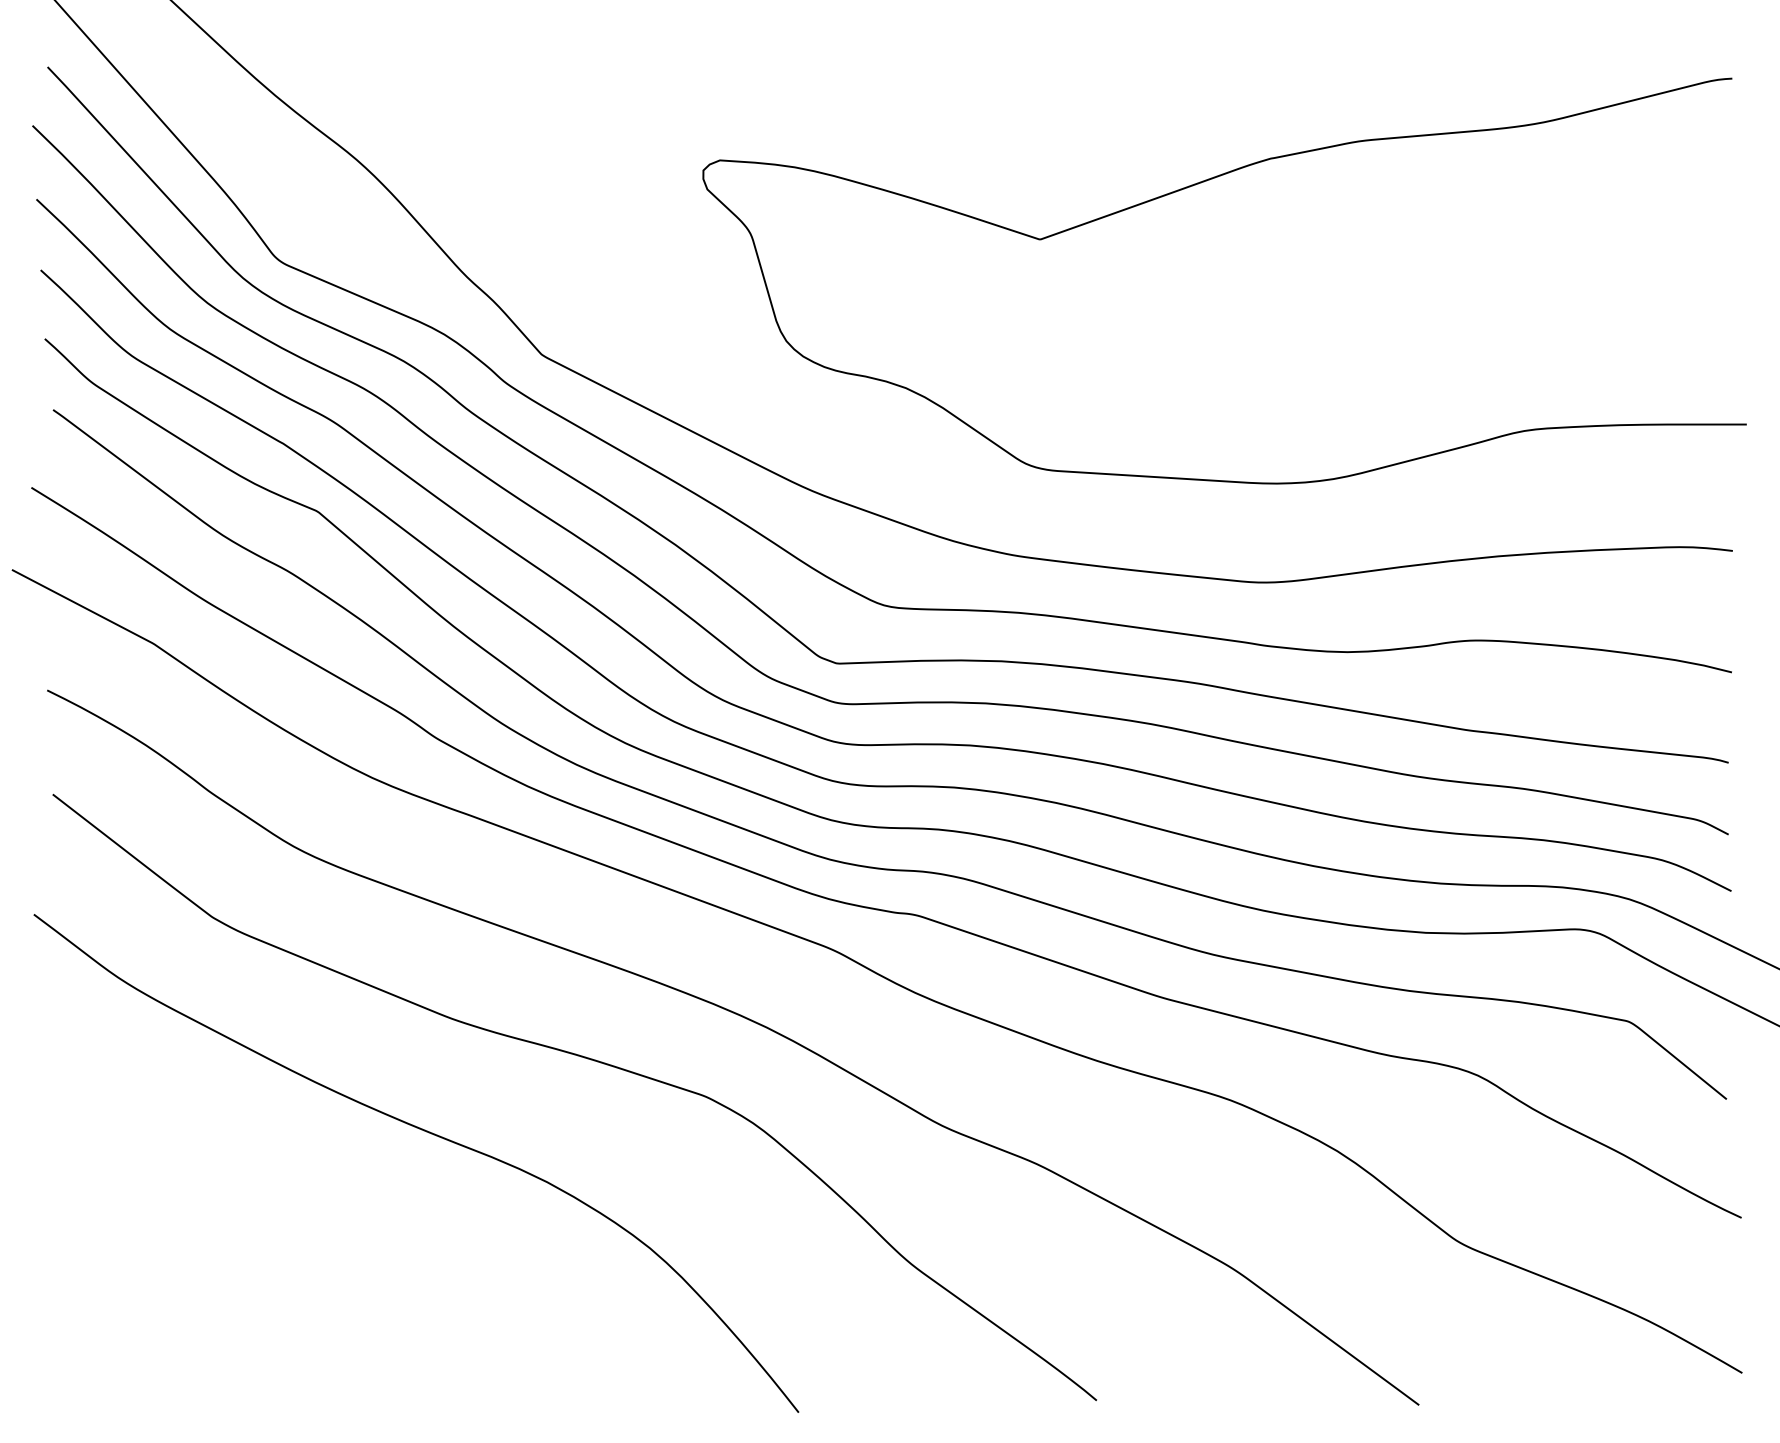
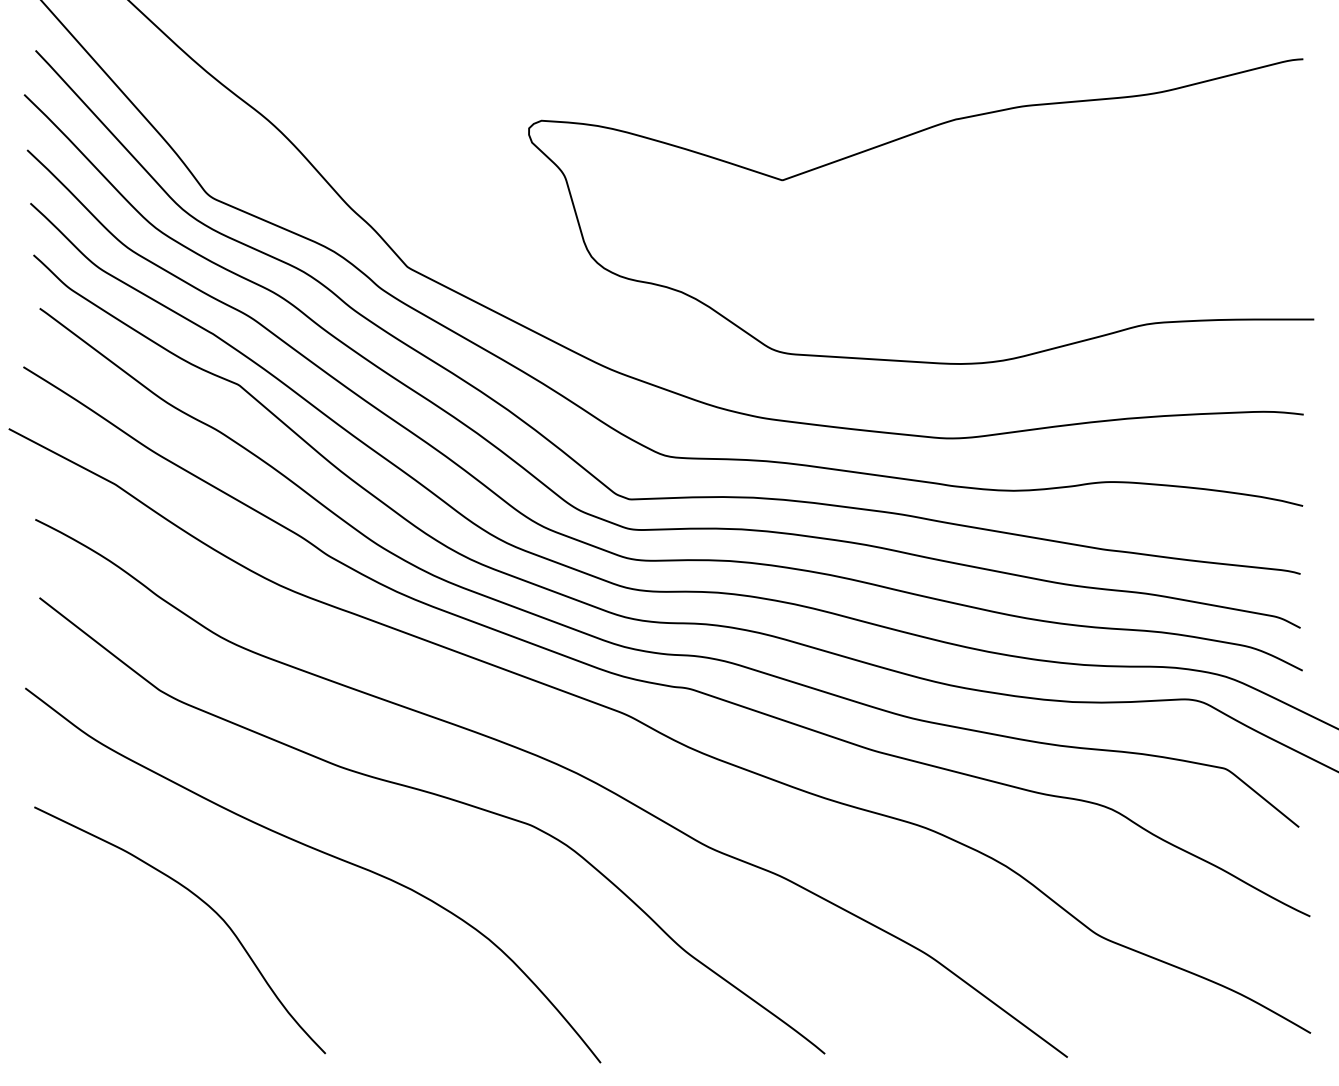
curve: (269, 1198) -> (202, 901), added

